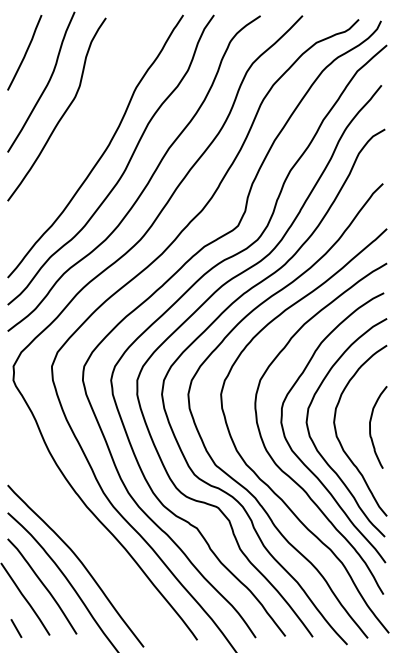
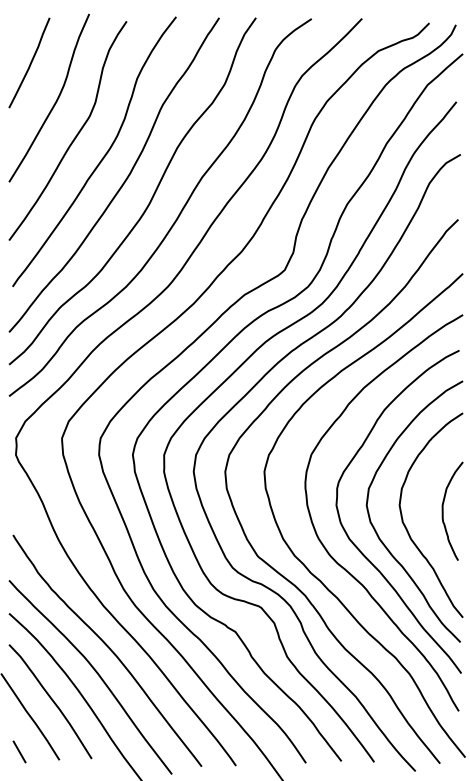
curve: (85, 131) -> (102, 157), added
curve: (90, 542) -> (108, 648), added

